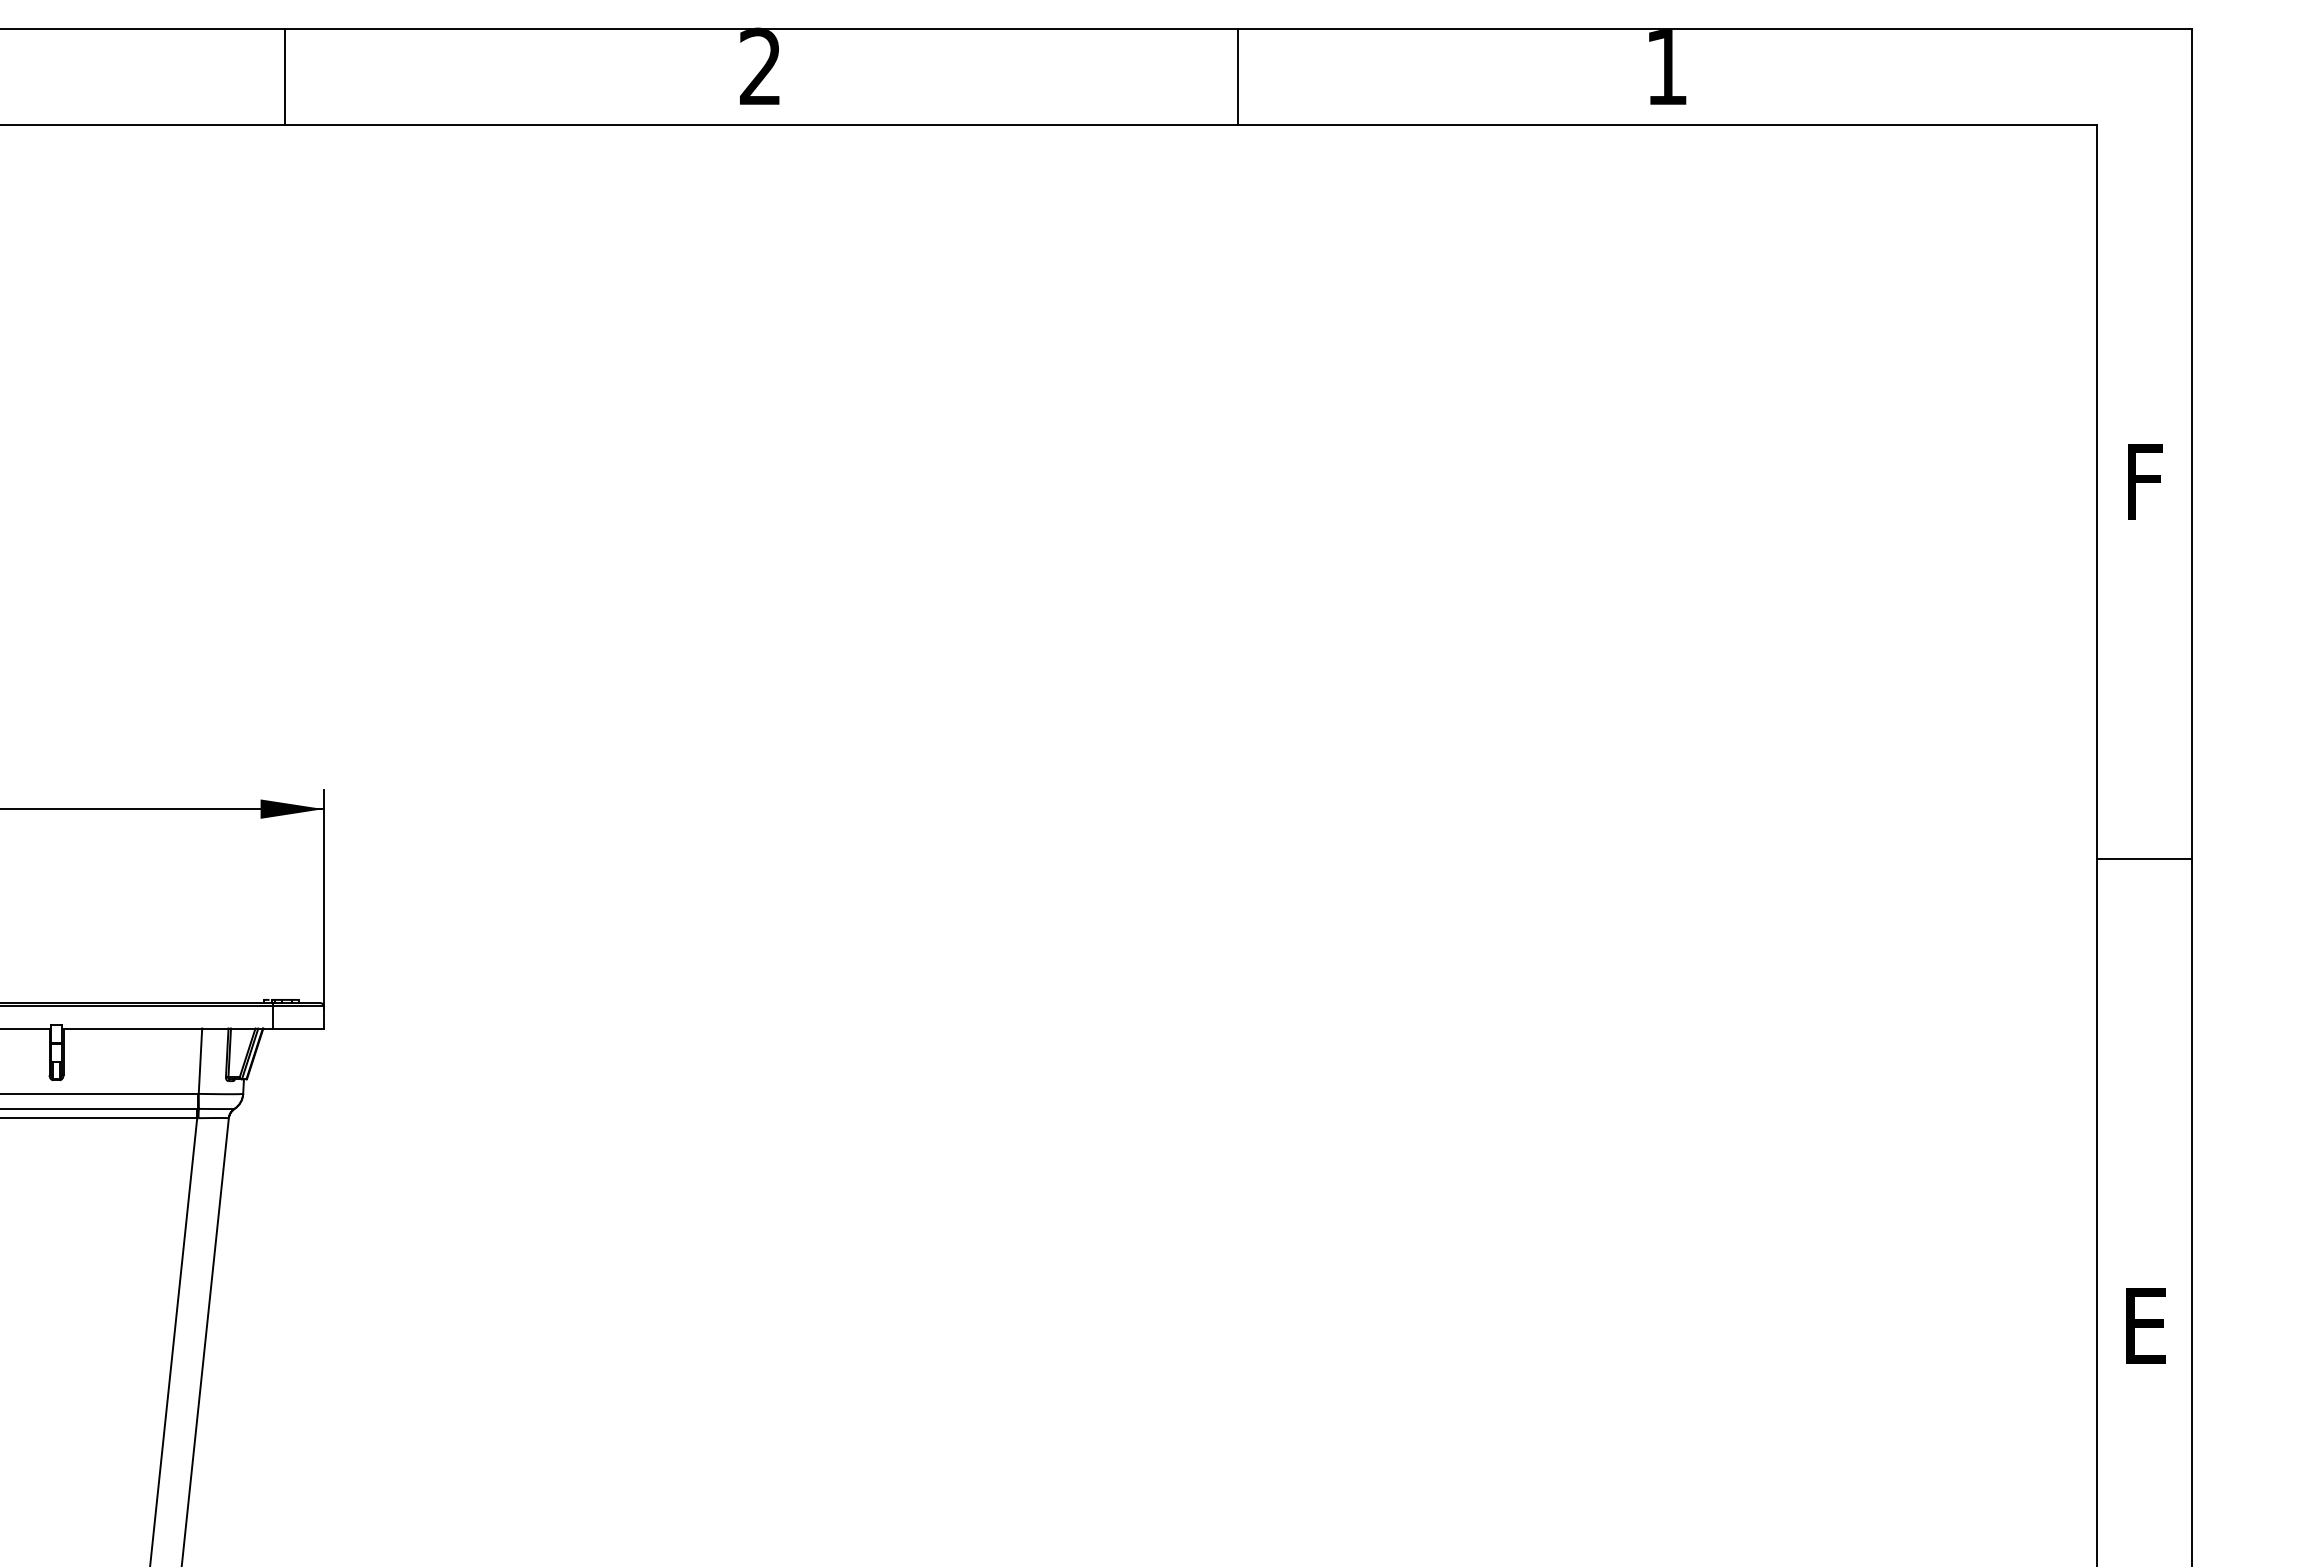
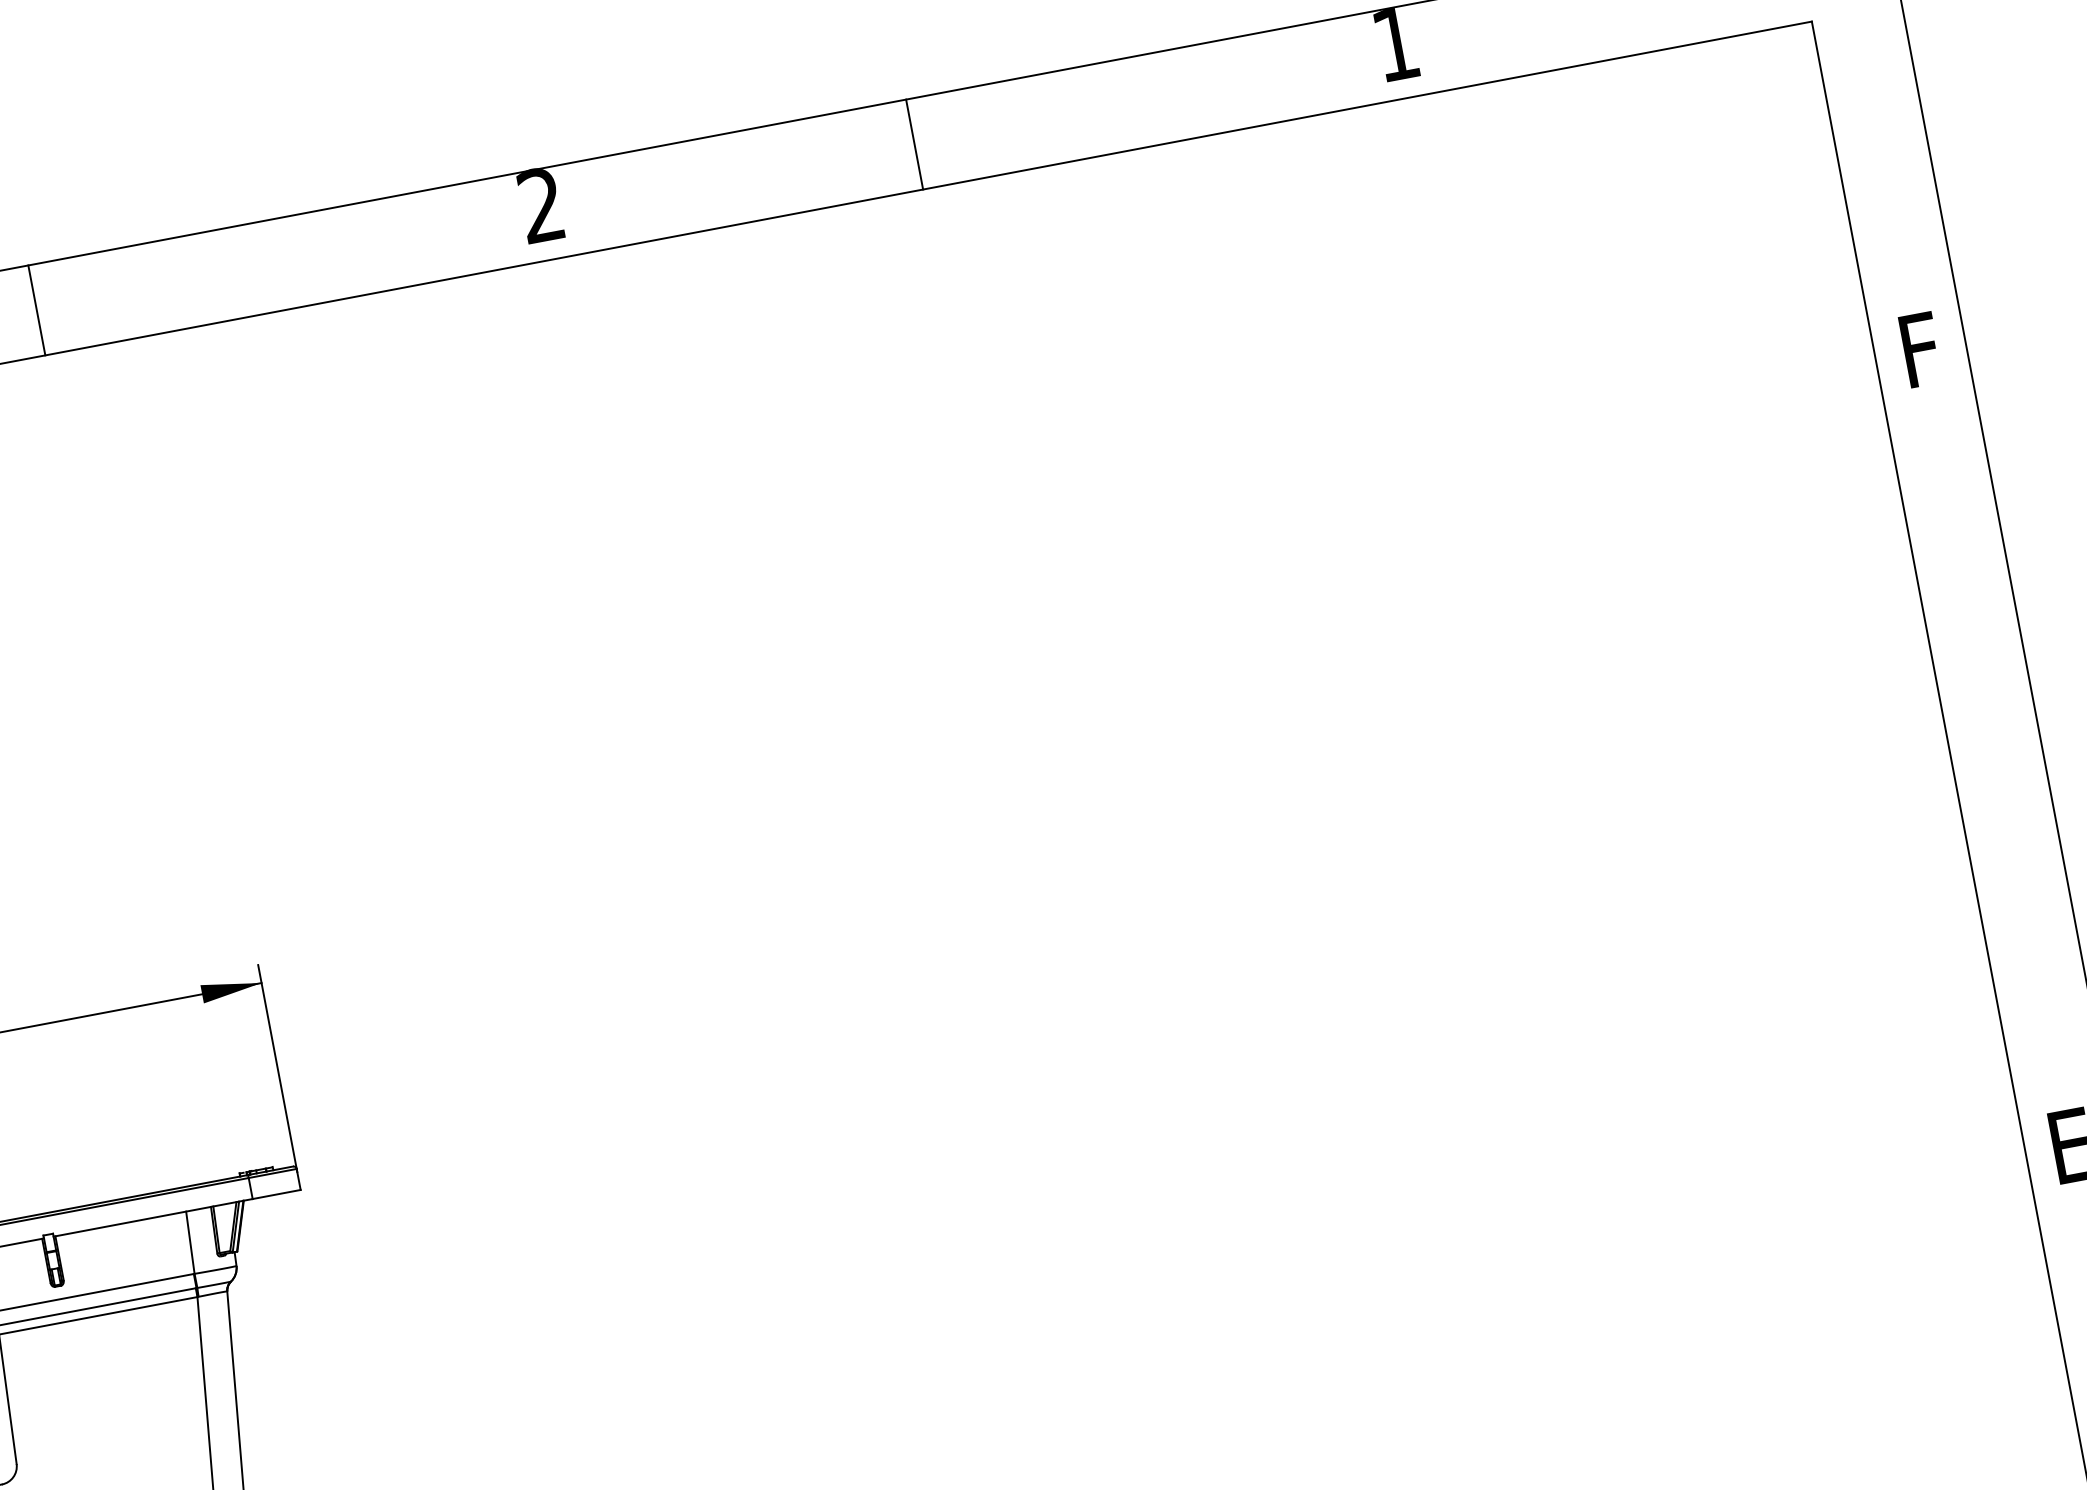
line: (284, 76) -> (36, 310), moved
line: (1238, 76) -> (914, 144), moved
line: (2144, 859) -> (1987, 706), removed

